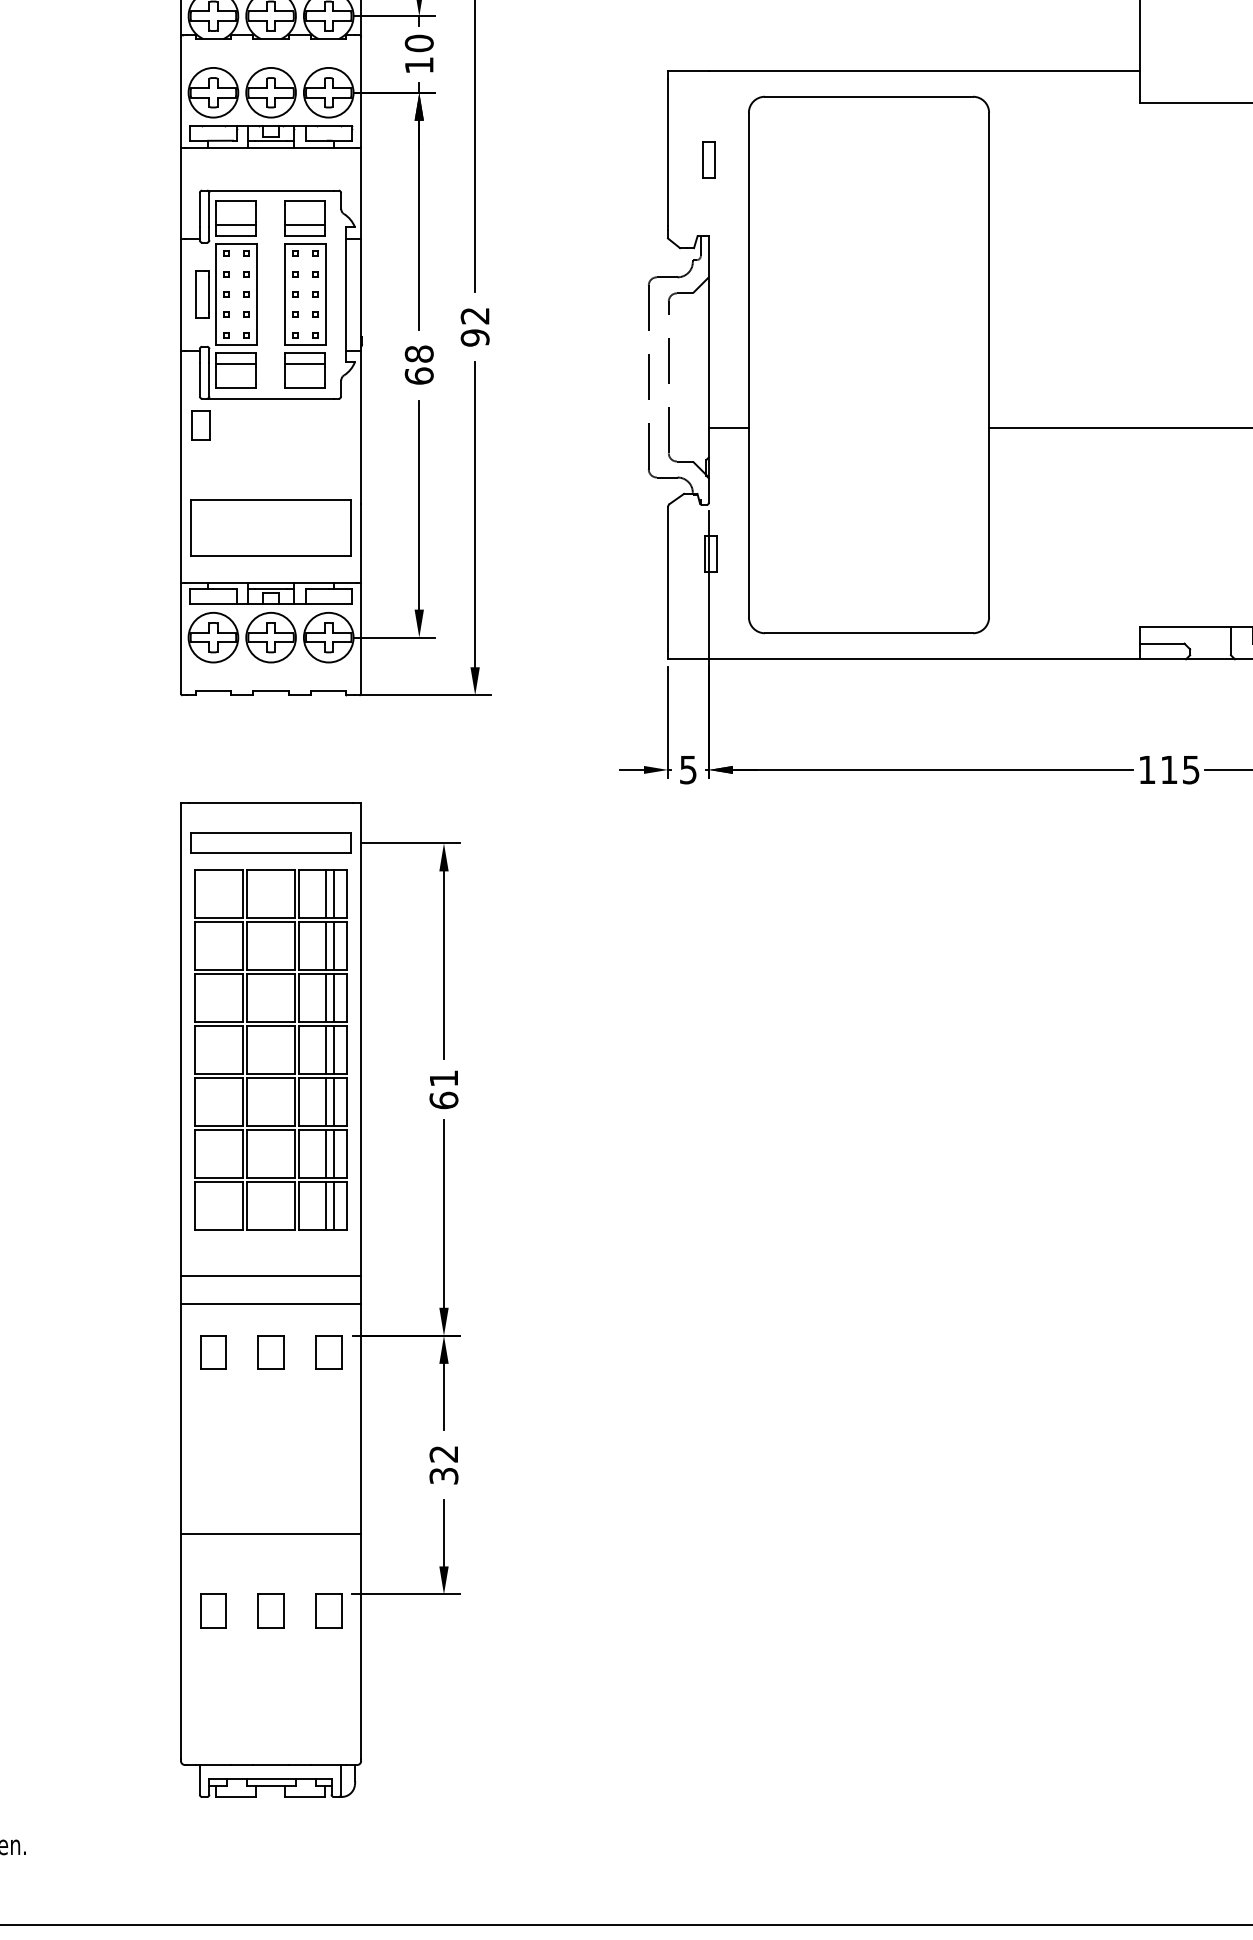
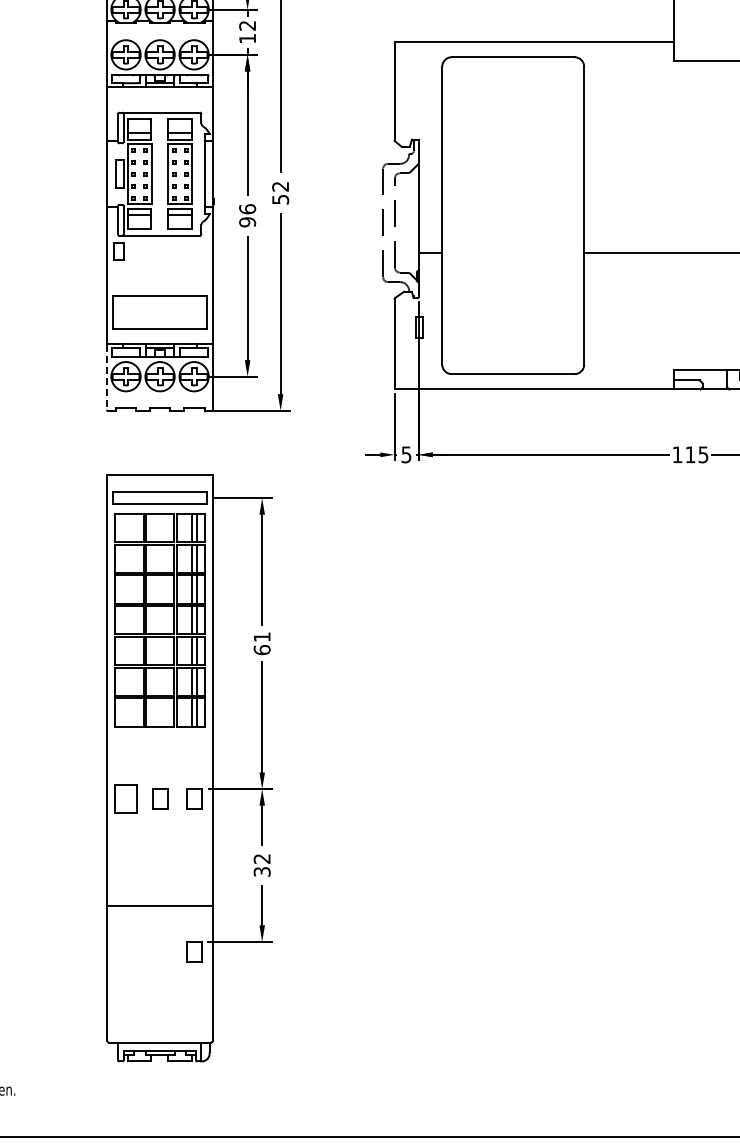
text: (419, 43) -> (247, 25), 10 -> 12
part: (708, 159) -> (418, 94), removed
text: (474, 337) -> (280, 199), 92 -> 52
text: (419, 364) -> (247, 215), 68 -> 96
line: (180, 638) -> (106, 377), solid -> dashed
line: (270, 1275) -> (159, 753), removed
line: (270, 1304) -> (159, 770), removed
part: (212, 1351) -> (125, 798), size x1.4
part: (212, 1610) -> (125, 951), removed
part: (271, 1610) -> (160, 951), removed

